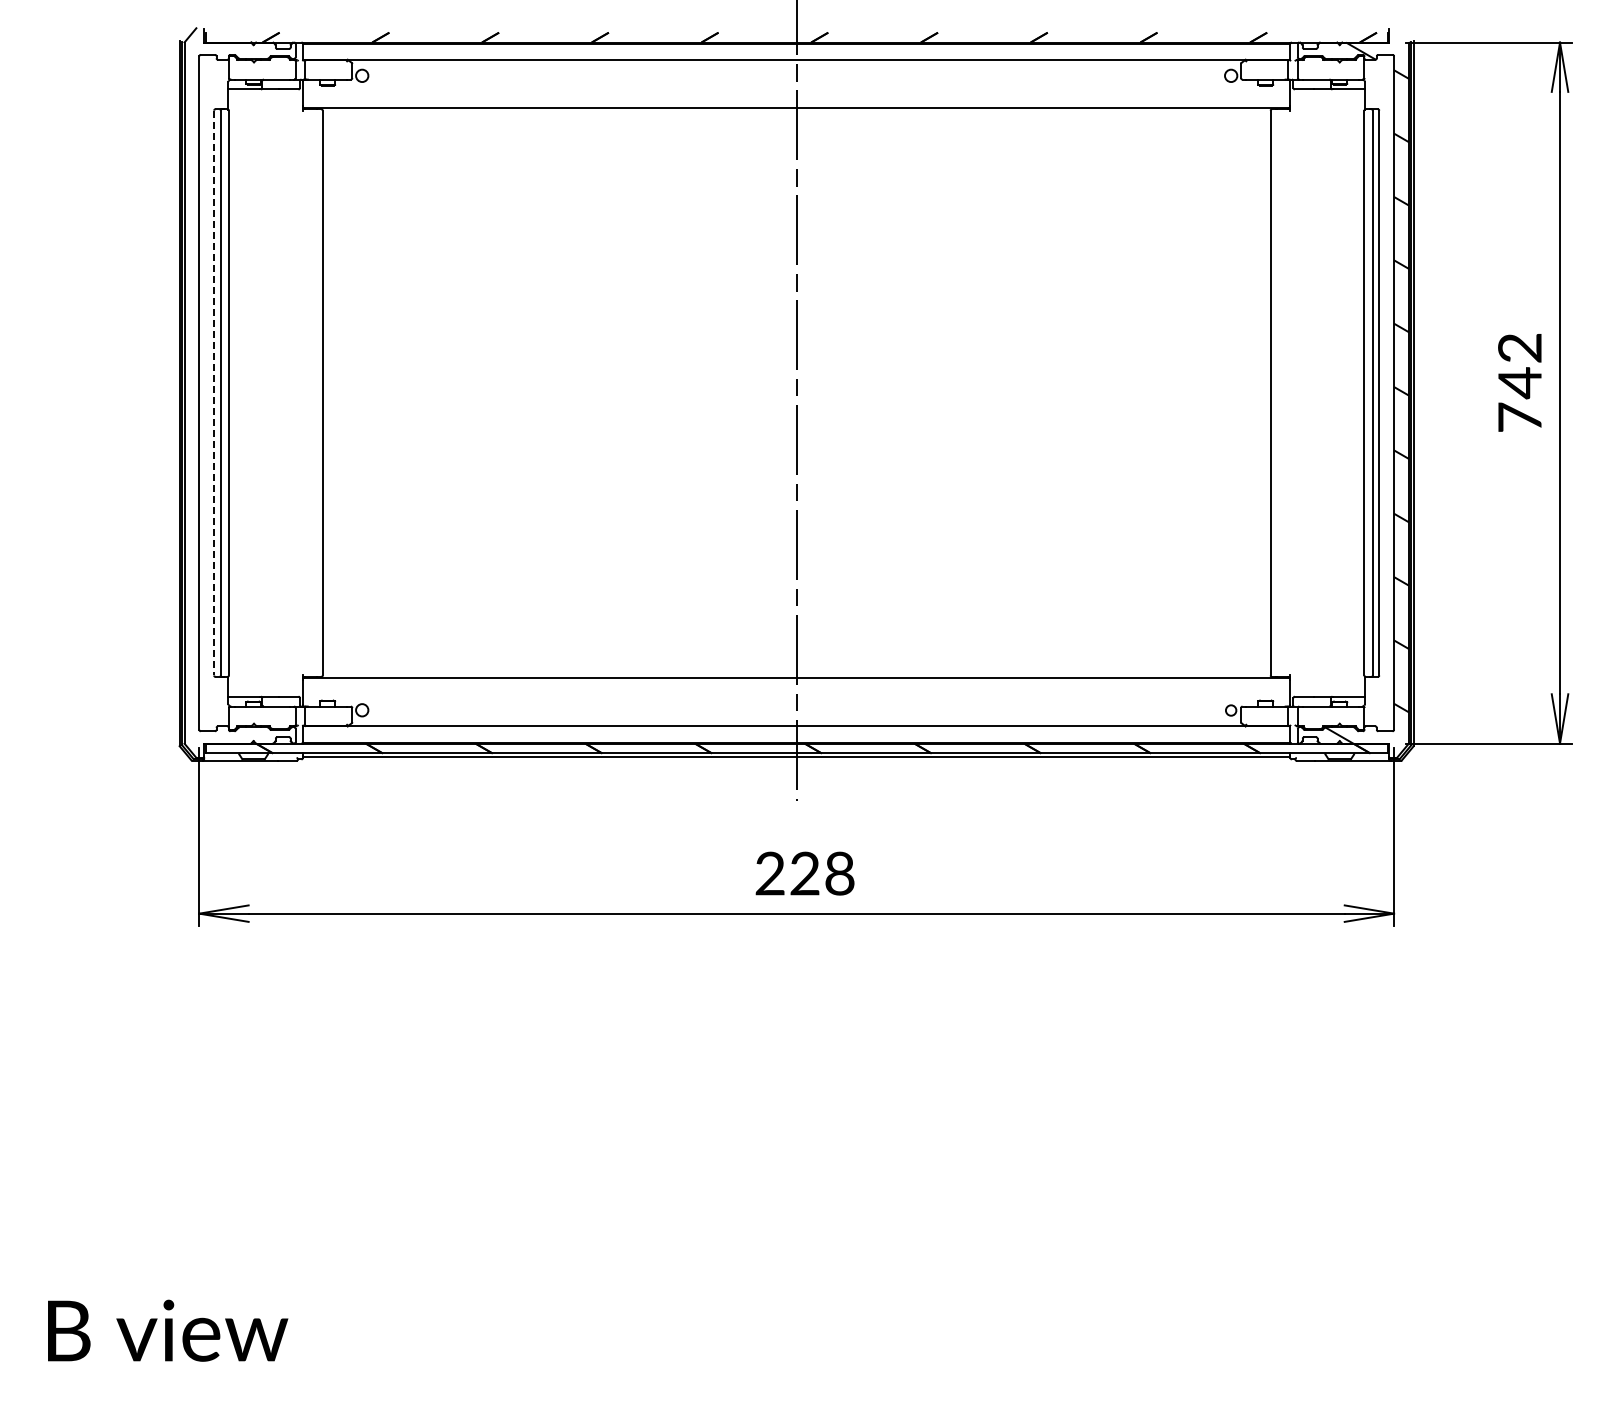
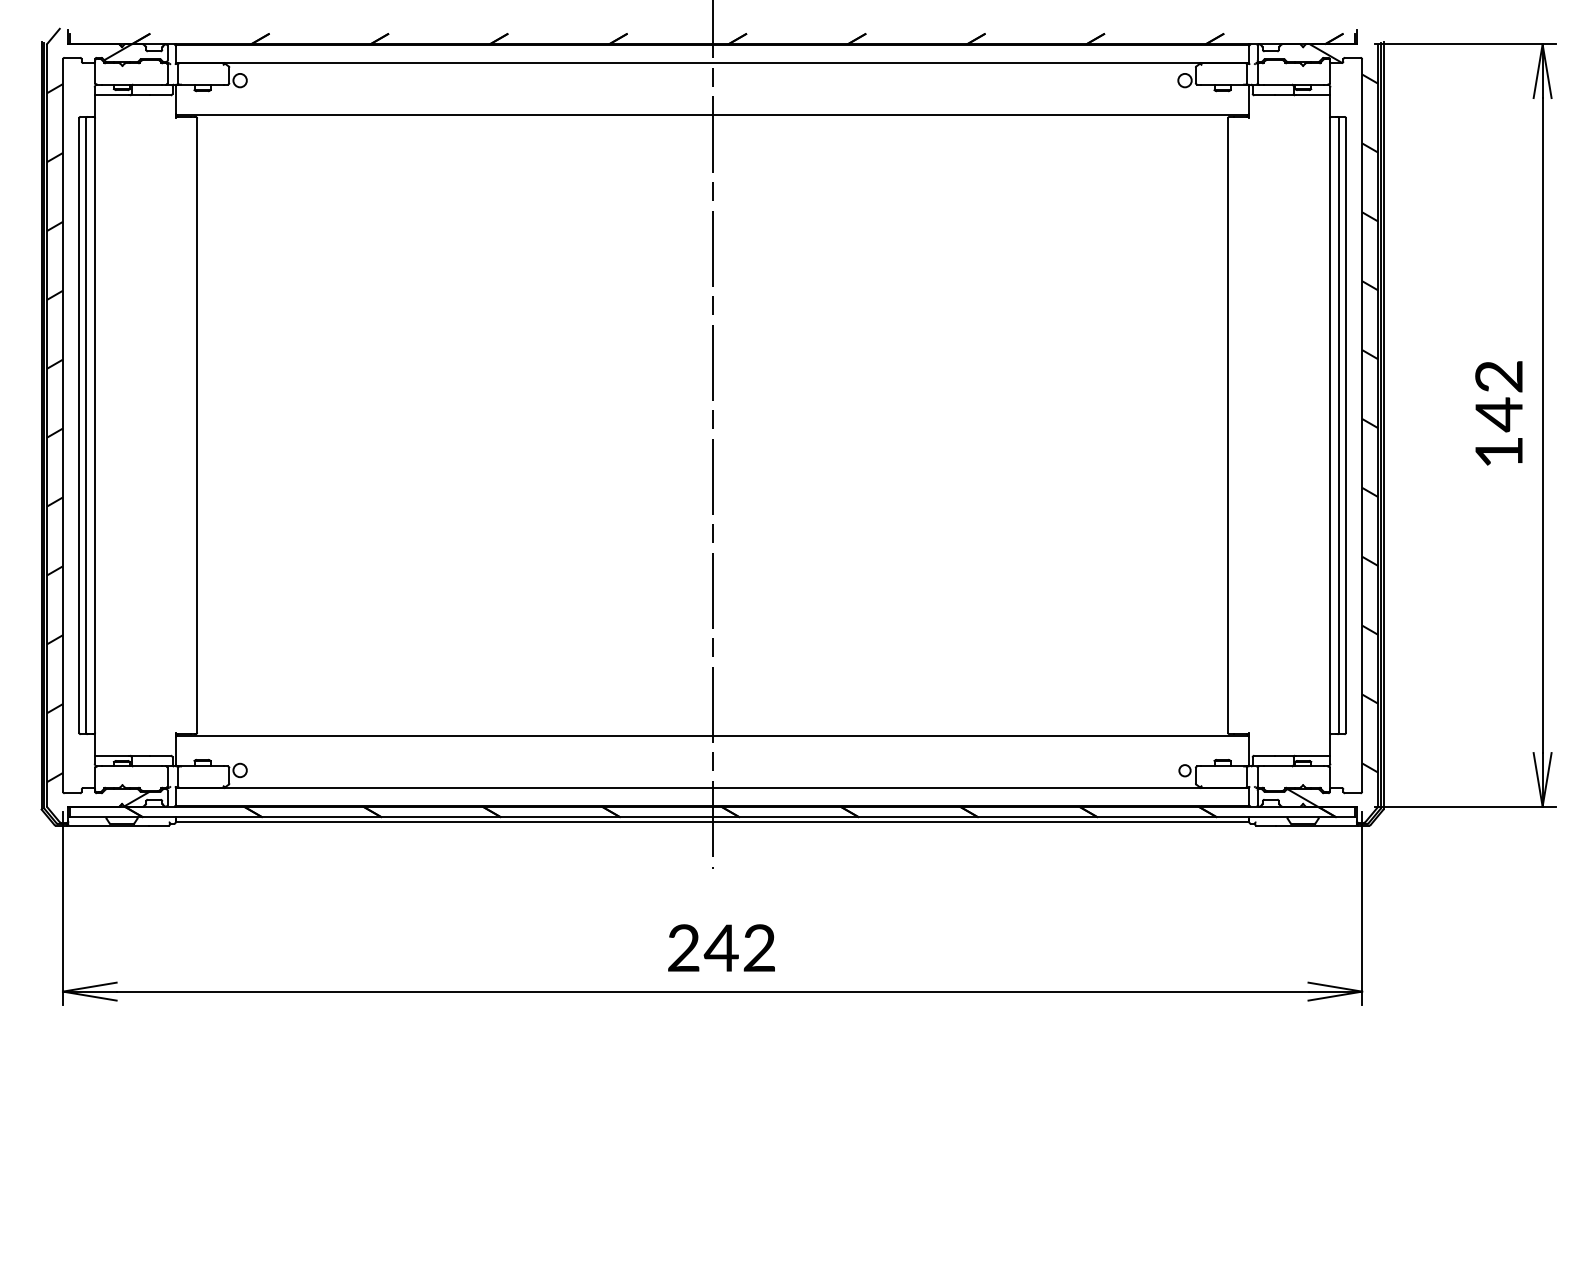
hatch: (231, 392) -> (97, 424), added
line: (214, 393) -> (79, 426), dashed -> solid
text: (1519, 416) -> (1498, 451), 742 -> 142
text: (821, 873) -> (739, 947), 228 -> 242

